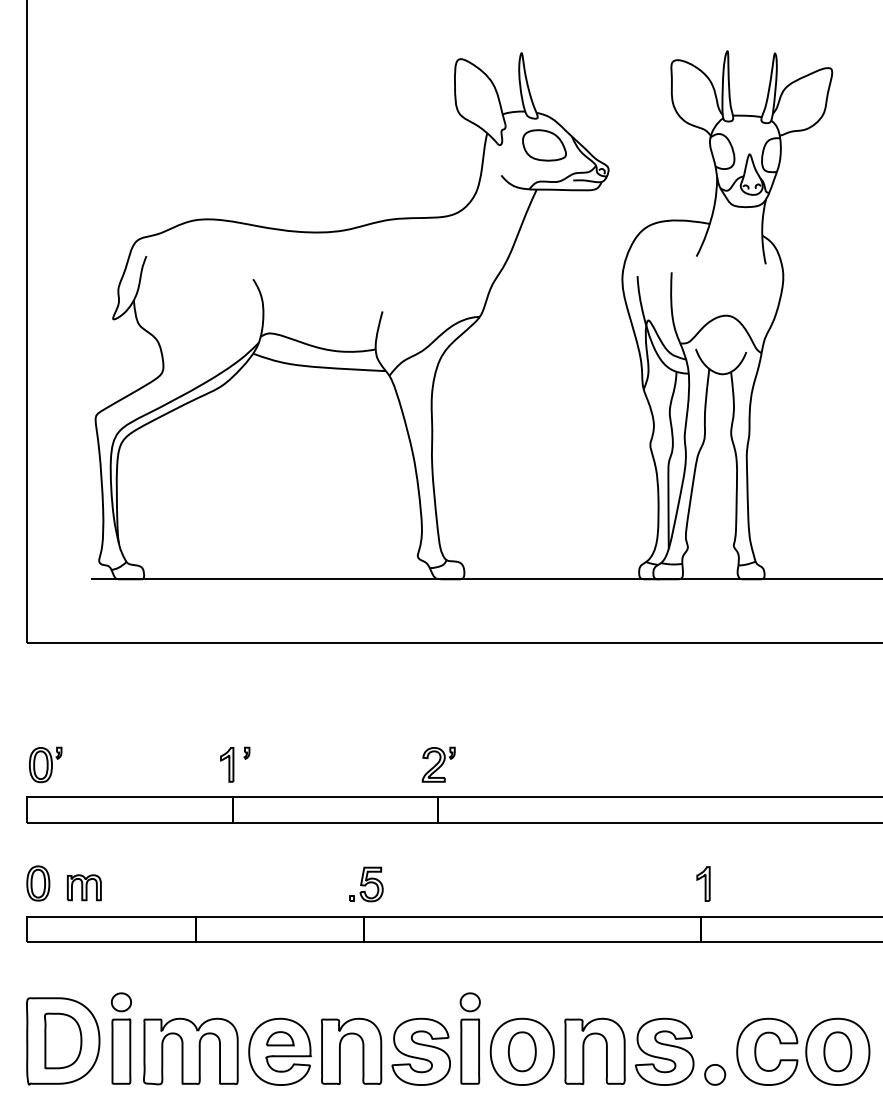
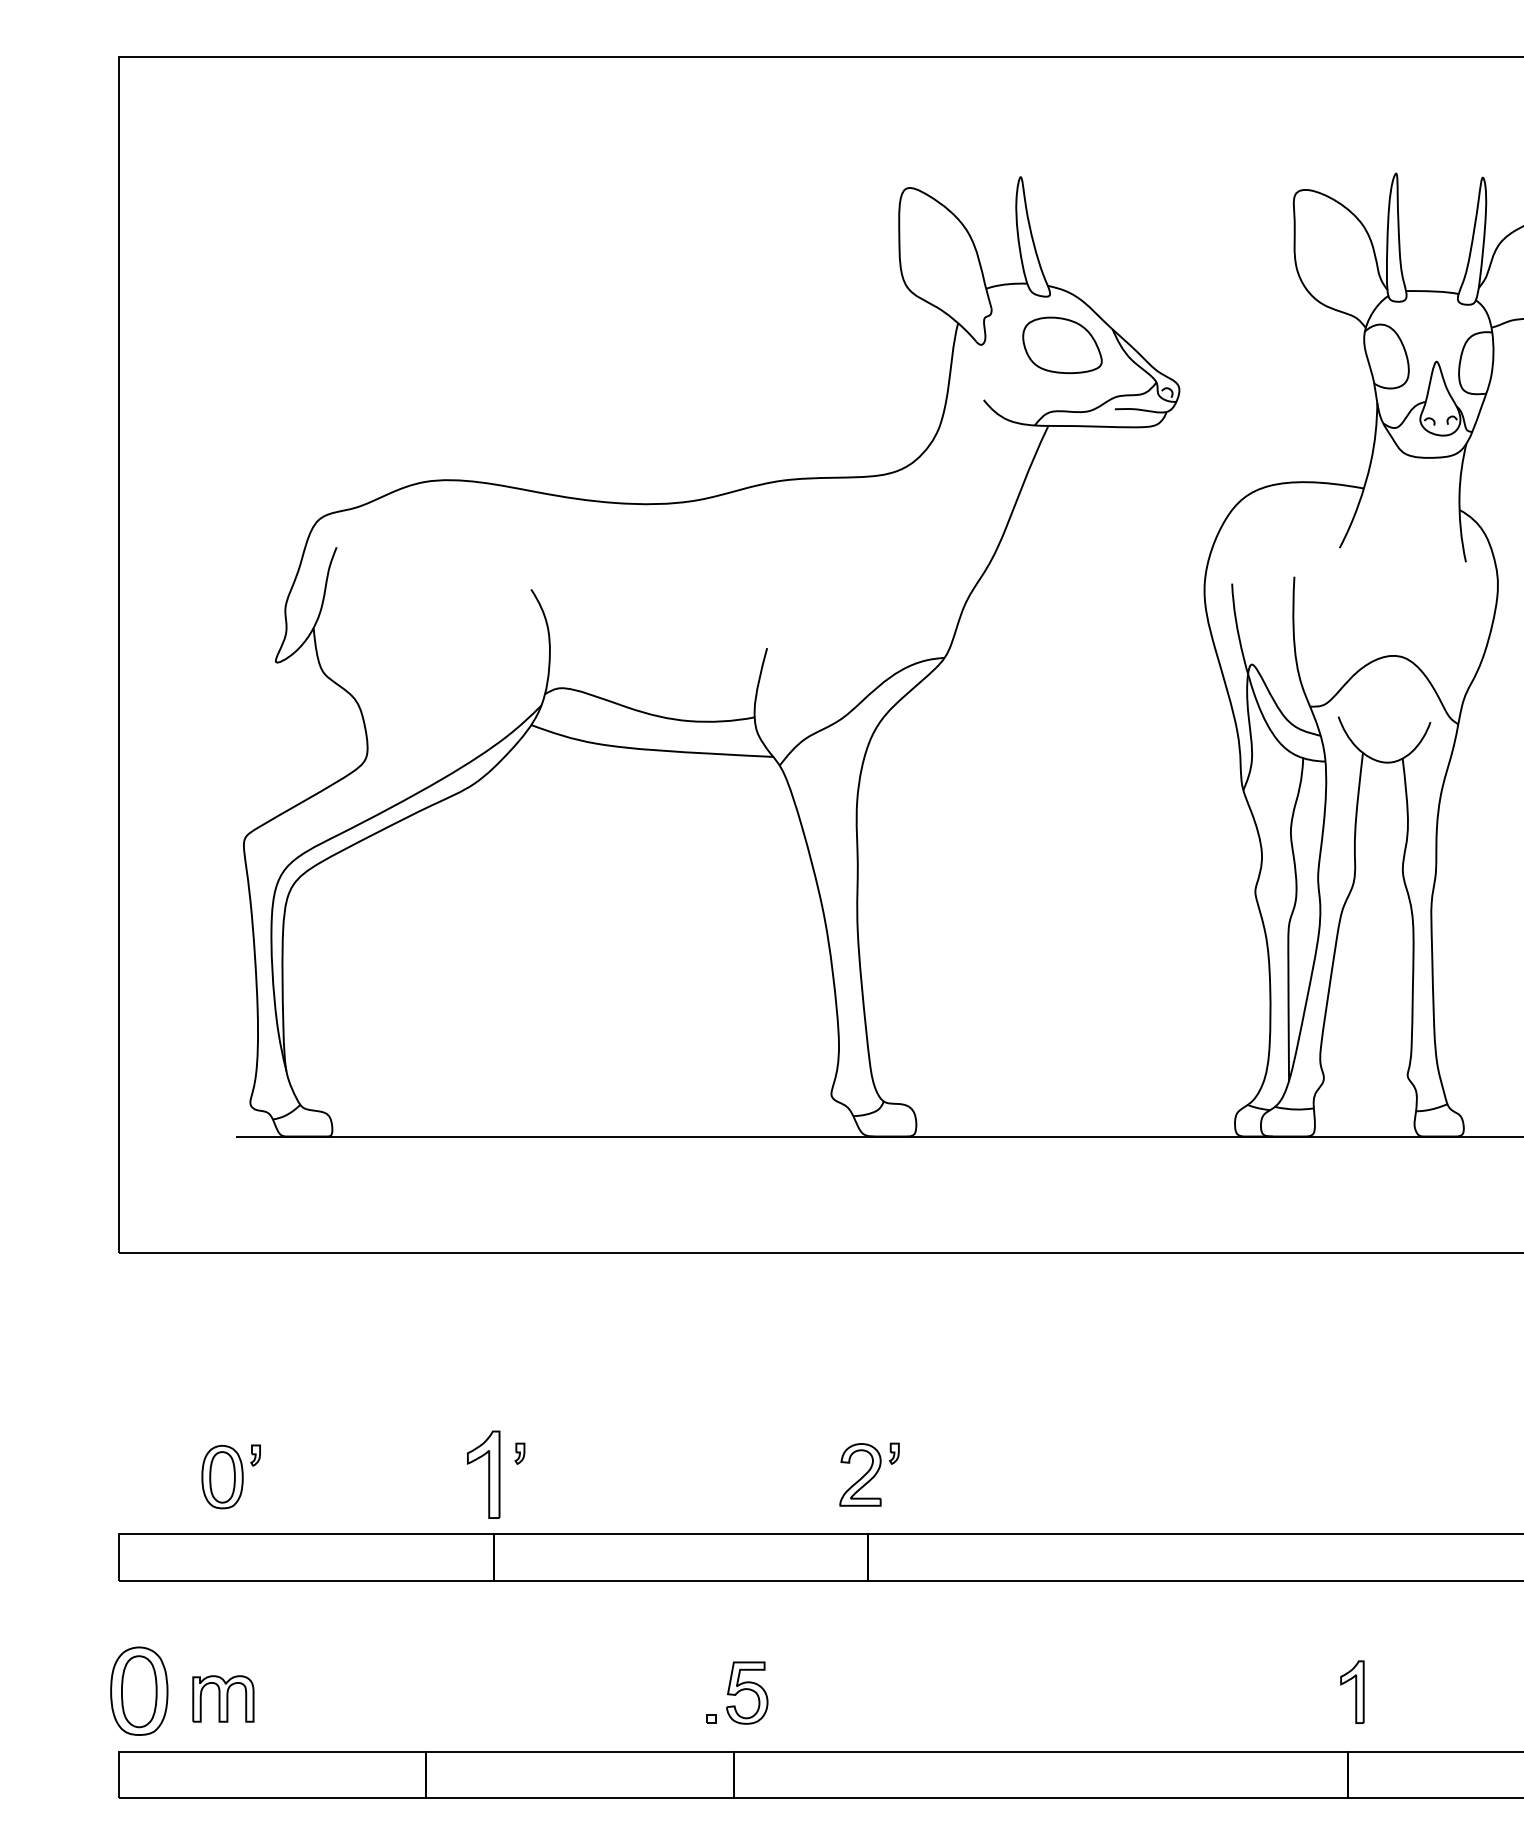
part: (45, 764) -> (230, 1476), moved
part: (227, 764) -> (484, 1474), size x1.4
part: (38, 883) -> (139, 1691), size x1.4

